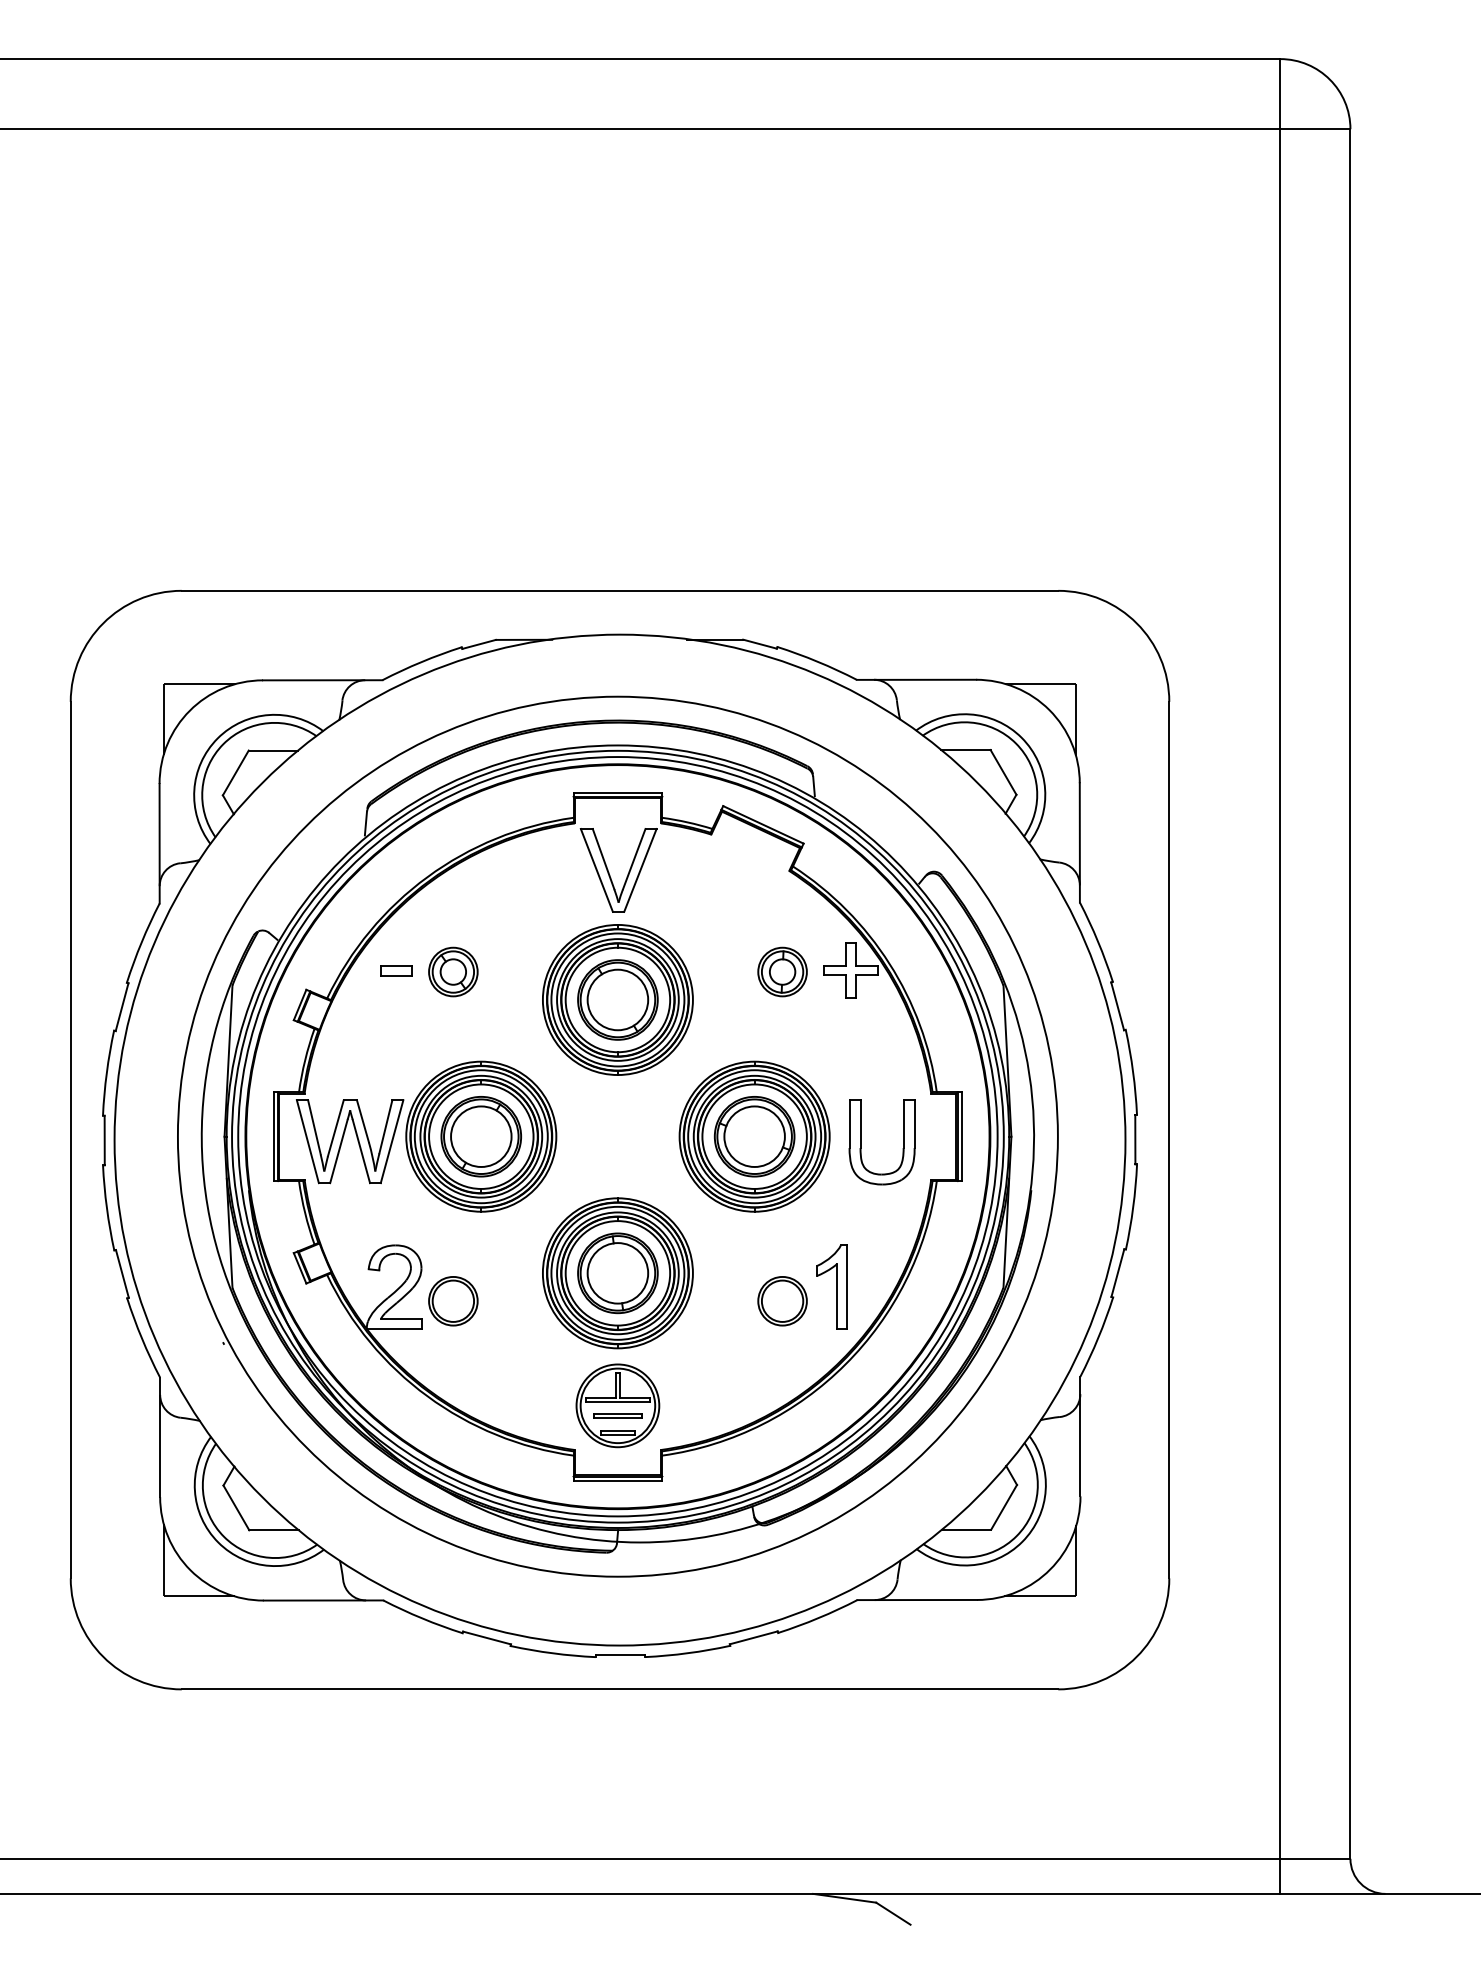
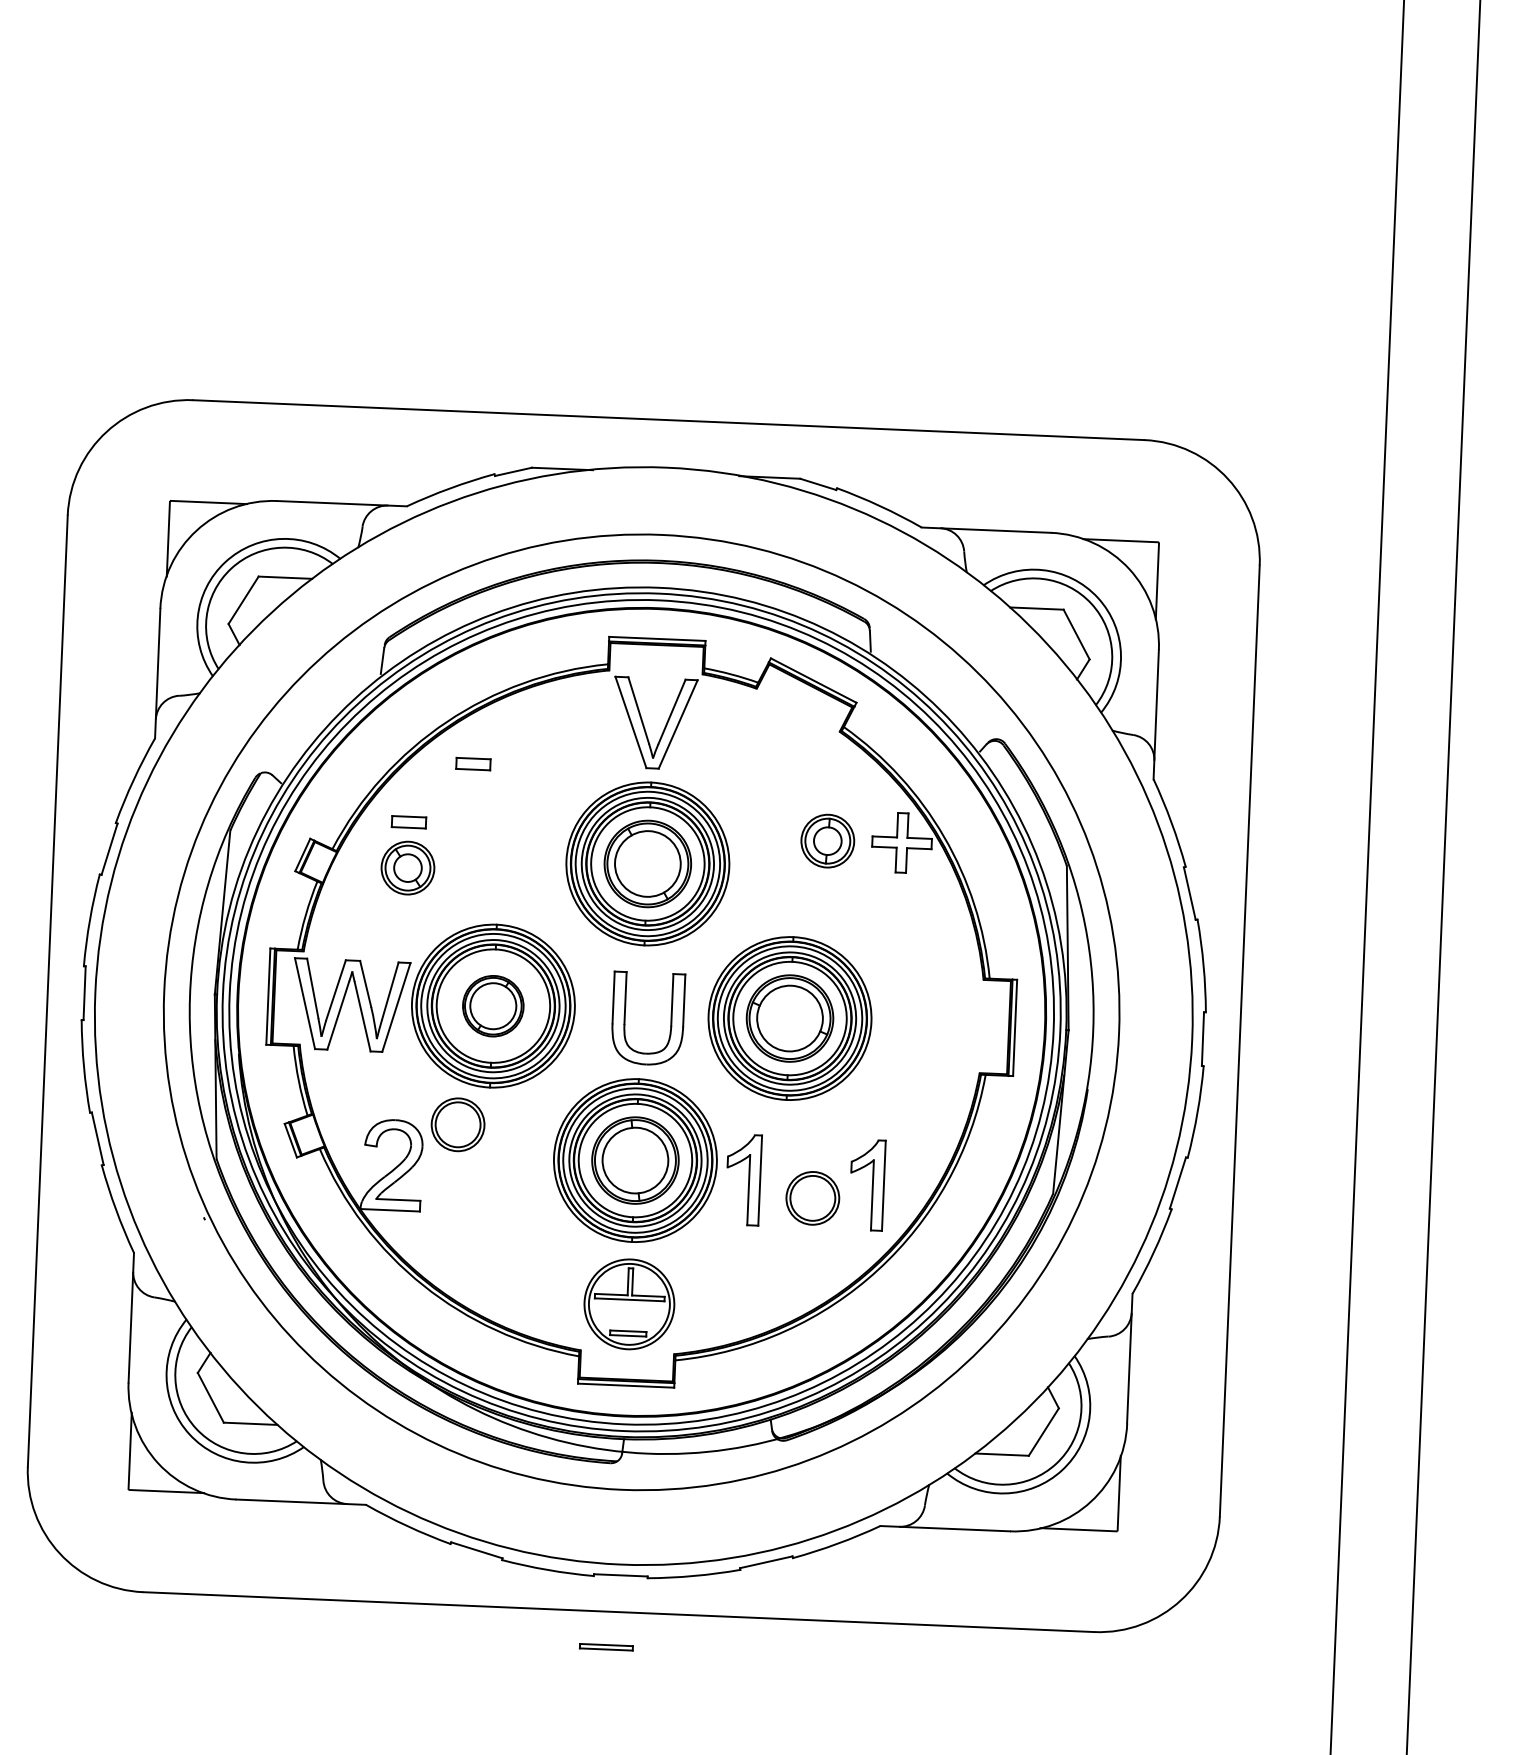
part: (453, 914) -> (473, 763), added
part: (453, 971) -> (408, 867), moved
part: (480, 1136) -> (492, 1005), size x0.7
part: (861, 1142) -> (625, 1017), moved
part: (717, 1286) -> (742, 1179), added
part: (453, 1301) -> (458, 1125), moved
part: (617, 1415) -> (605, 1646), moved

